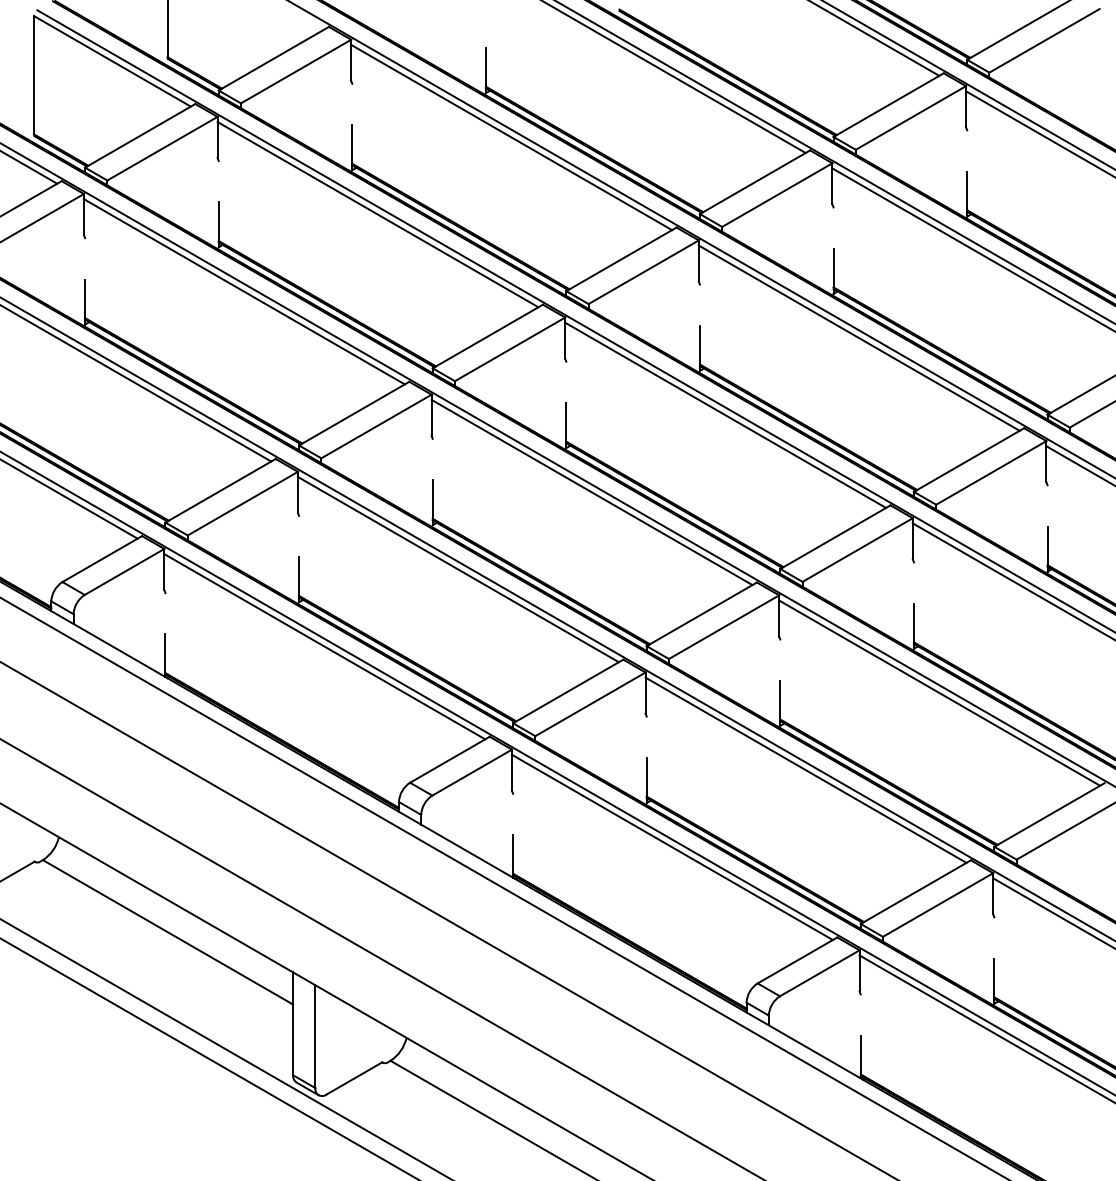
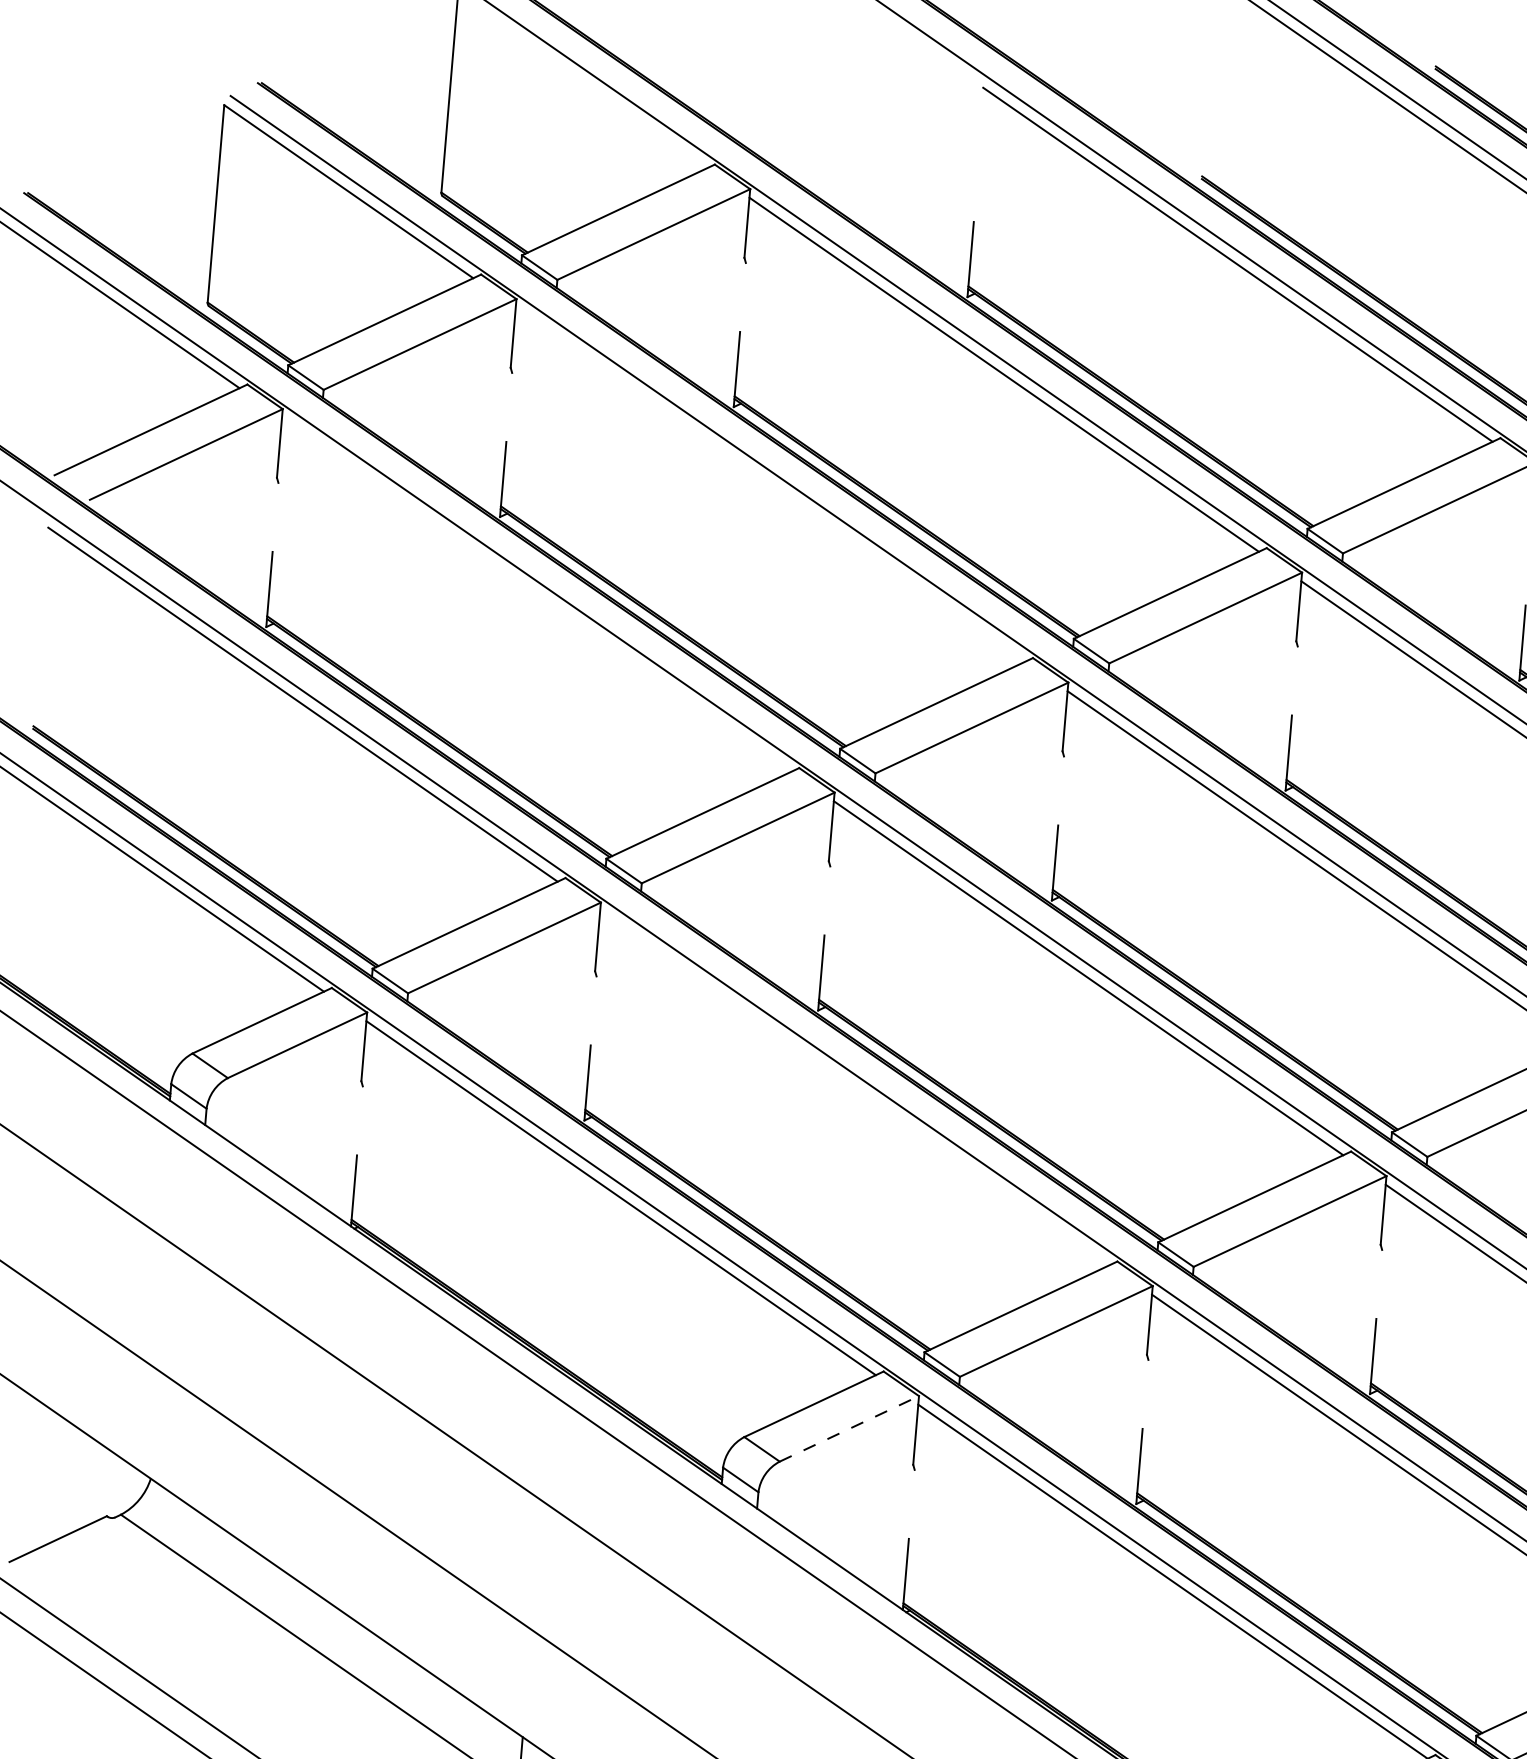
line: (377, 214) -> (769, 484), removed
line: (243, 291) -> (535, 594), removed
line: (457, 569) -> (853, 1087), removed
line: (472, 772) -> (849, 1428), solid -> dashed

